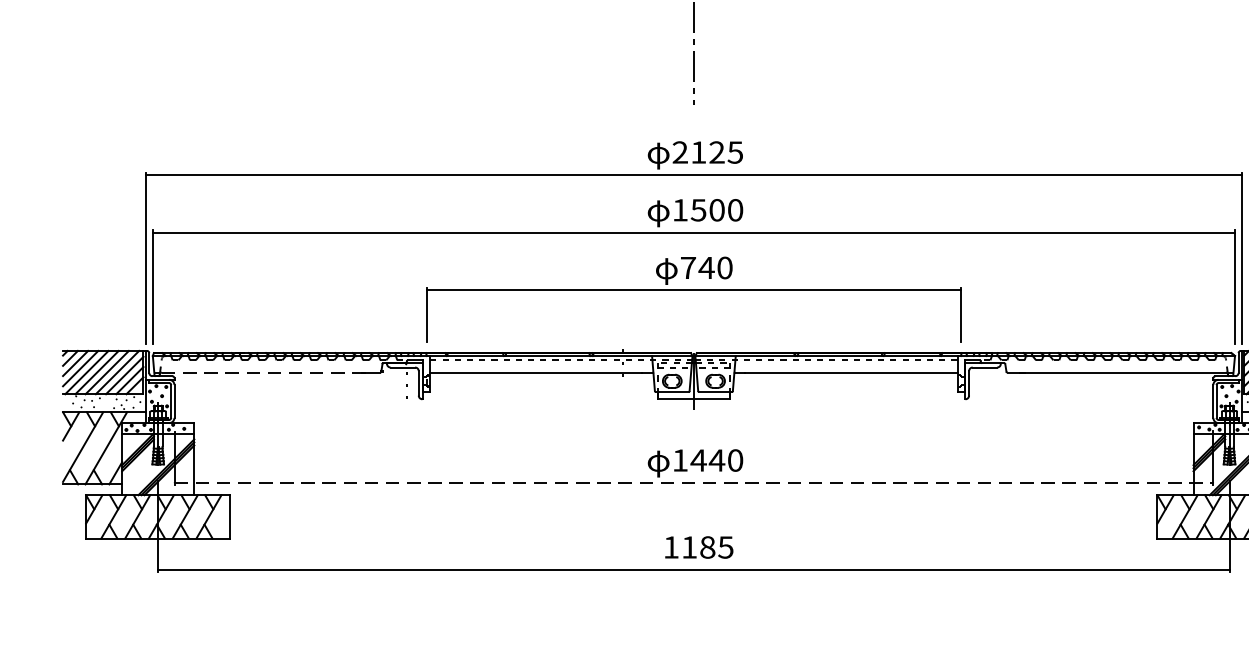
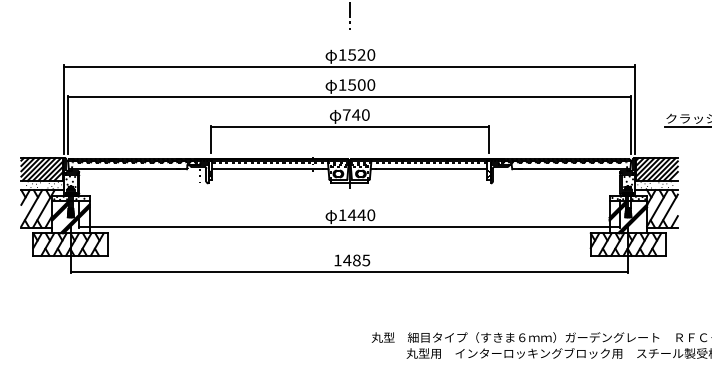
text: (707, 151) -> (356, 54), 2125 -> 1520
line: (265, 372) -> (126, 169), dashed -> solid
line: (695, 482) -> (350, 226), dashed -> solid
text: (689, 547) -> (347, 260), 1185 -> 1485

